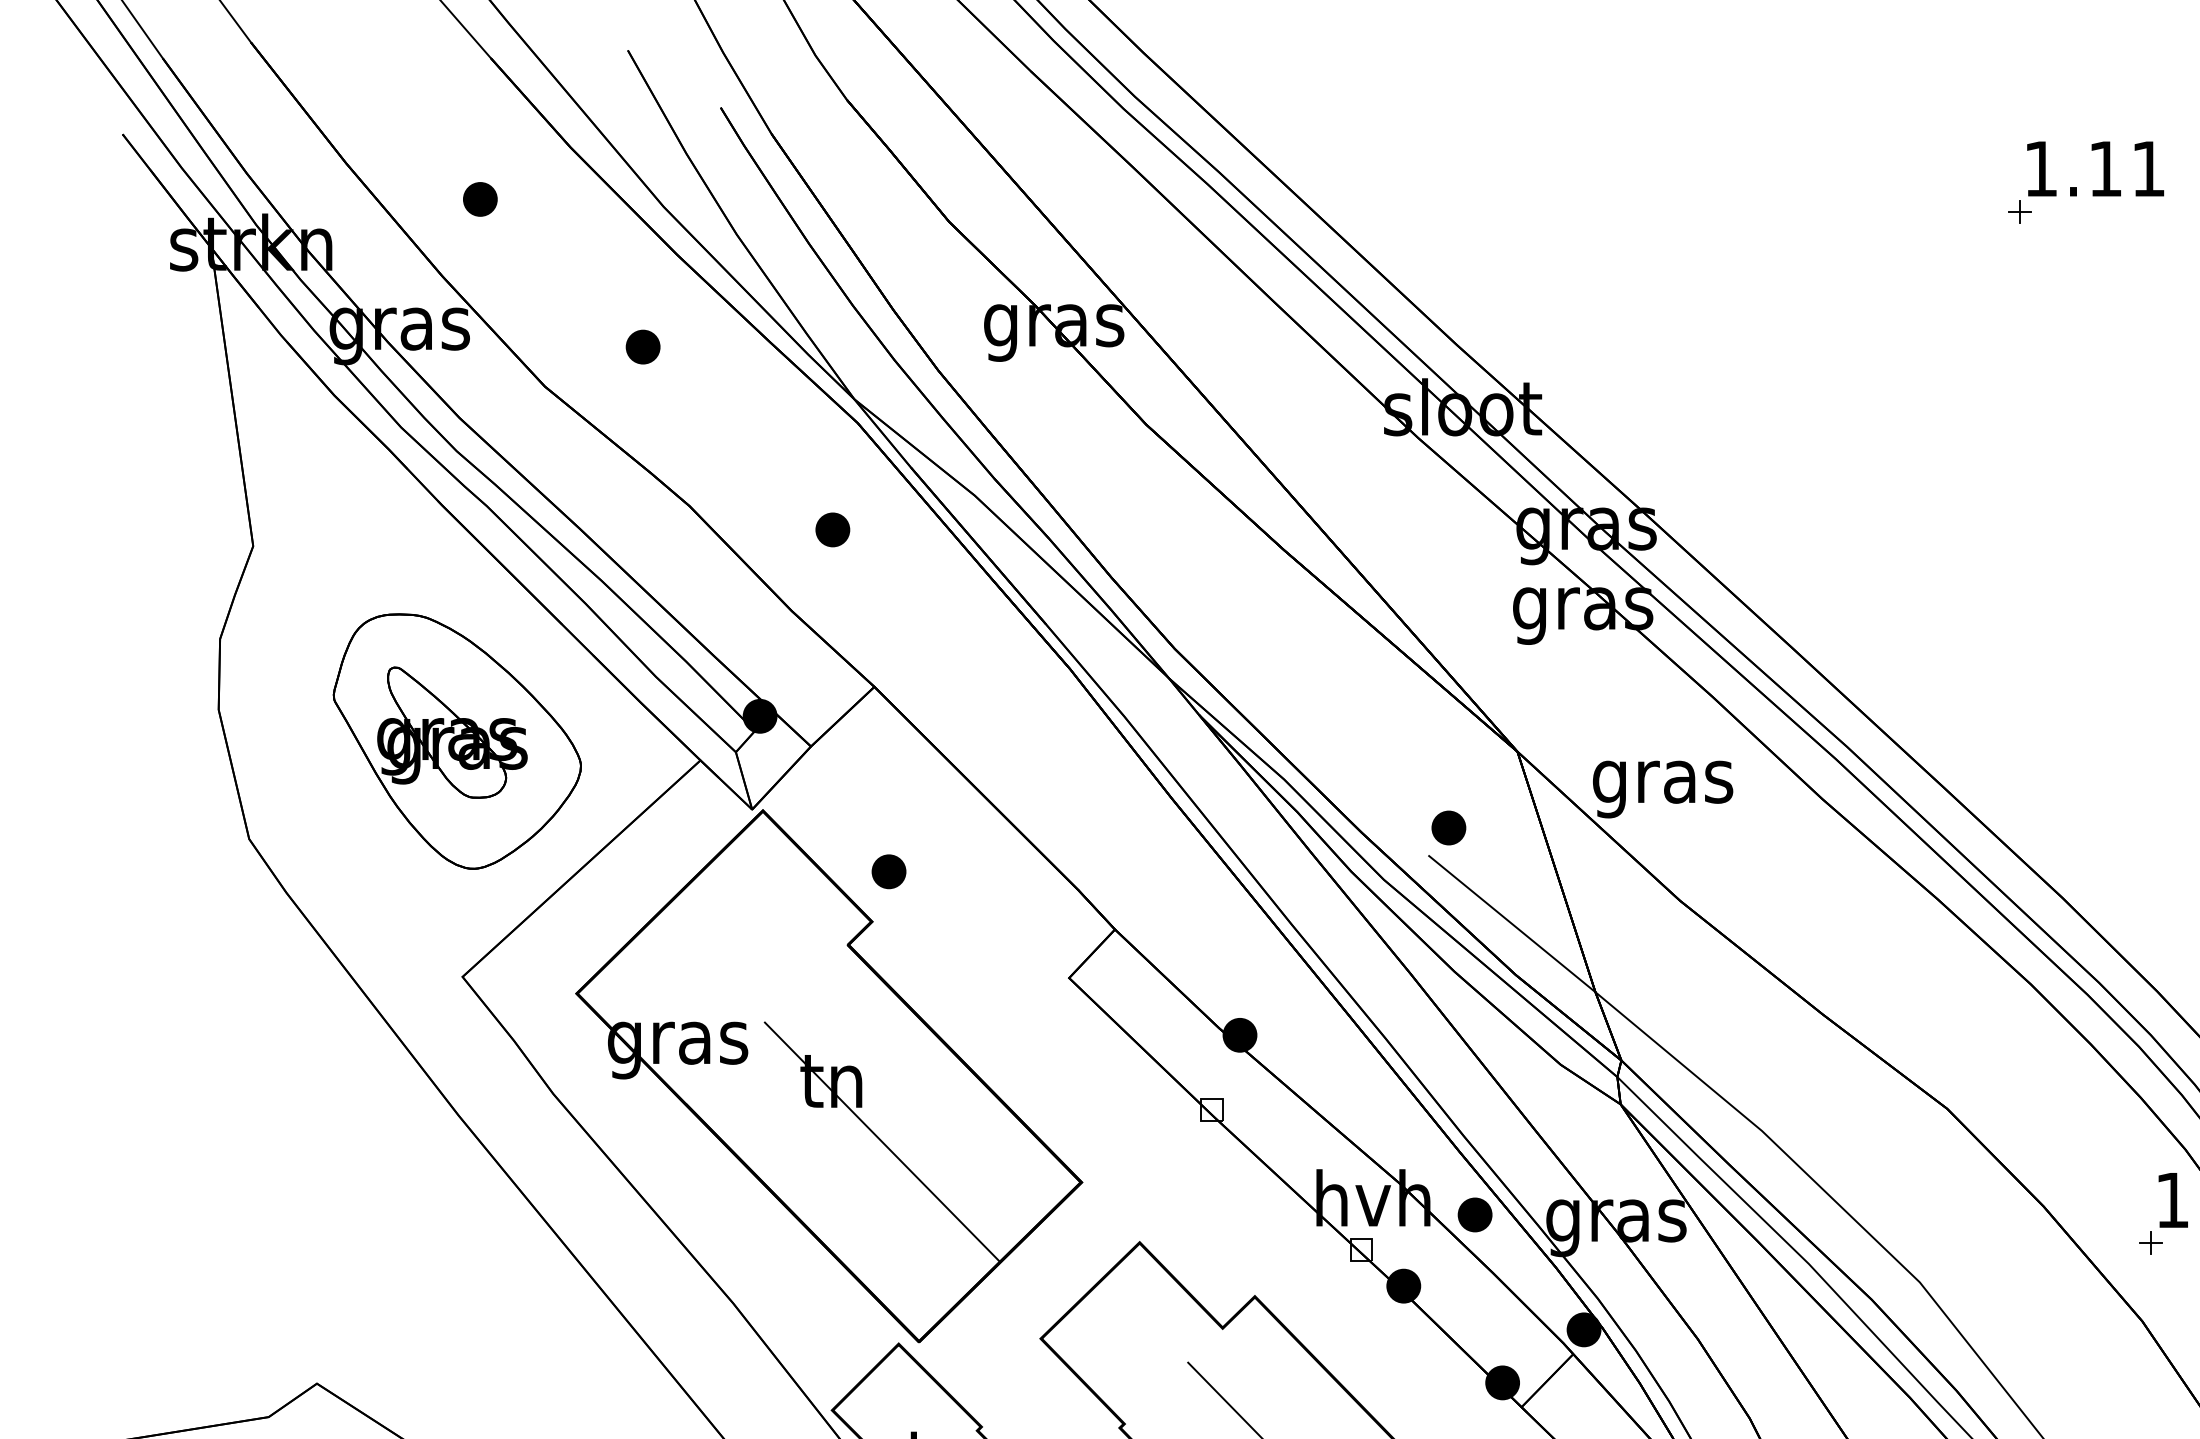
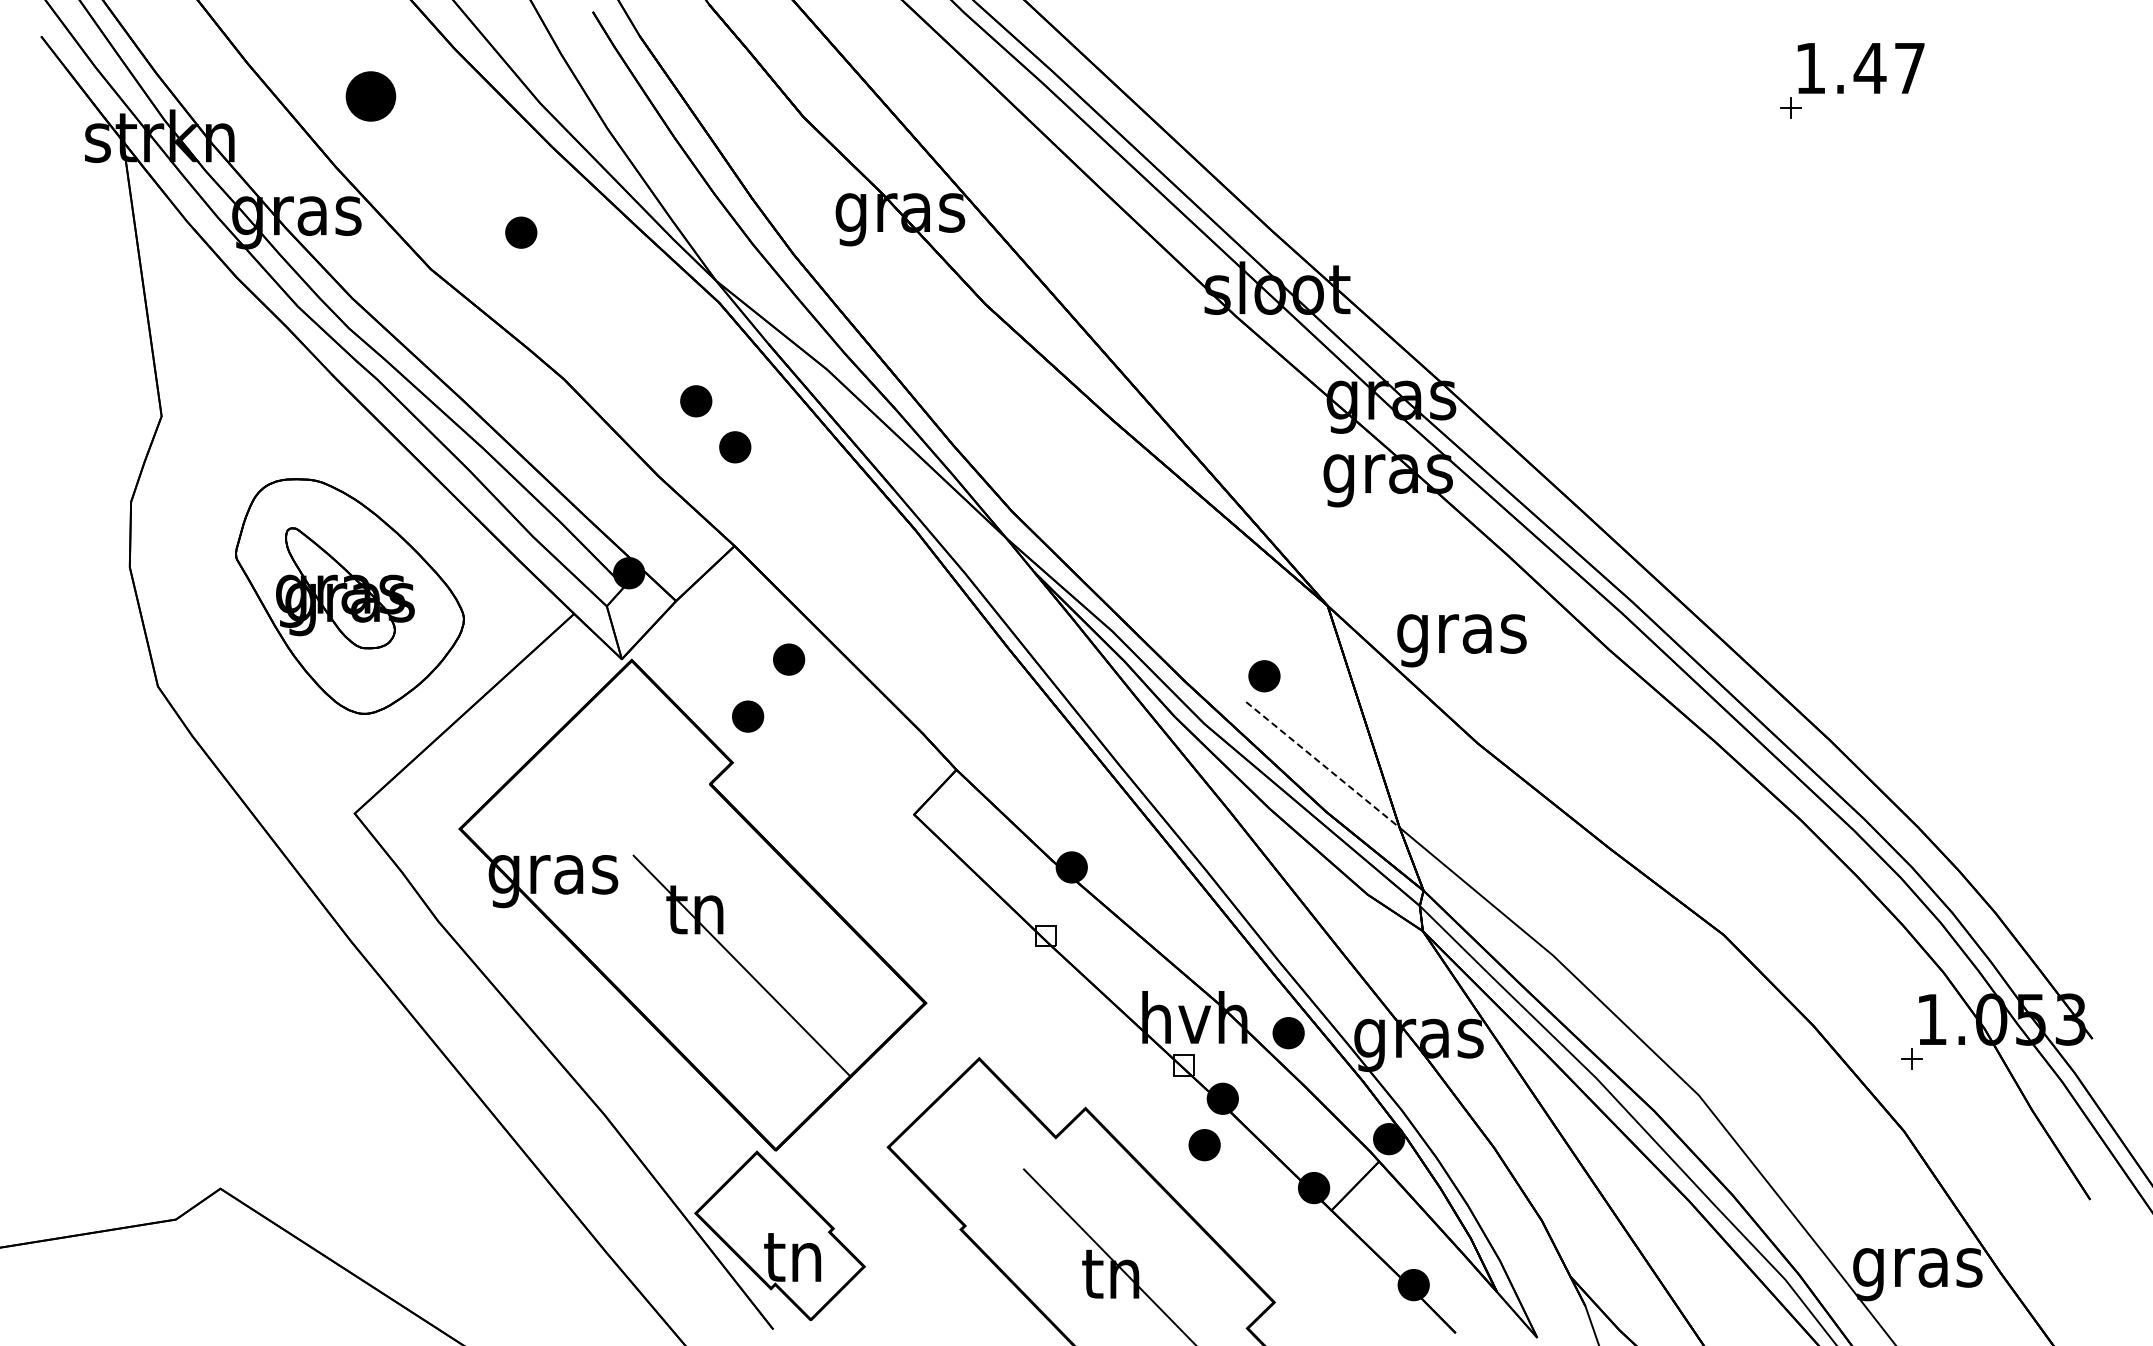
text: (2125, 169) -> (1888, 68), 1.11 -> 1.47
part: (480, 199) -> (371, 96), size x1.6
part: (875, 580) -> (735, 447), added
part: (933, 809) -> (789, 659), added
line: (1512, 924) -> (1323, 765), solid -> dashed
part: (1383, 1336) -> (1204, 1145), added

